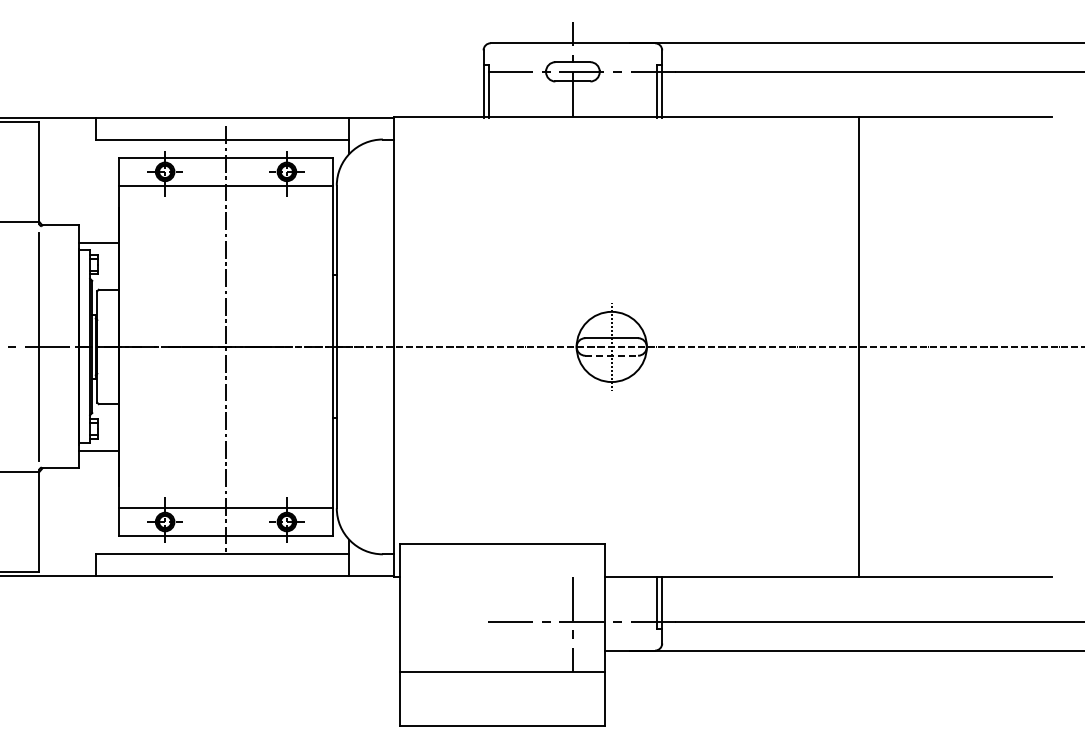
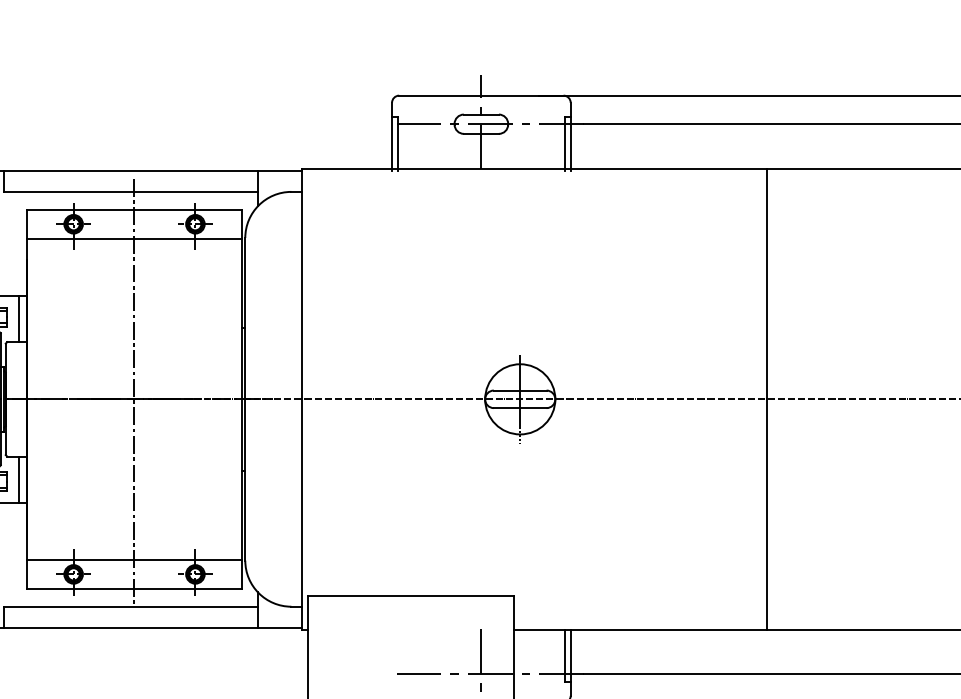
line: (110, 266) -> (18, 318), added
line: (612, 355) -> (520, 407), dashed -> solid
line: (110, 427) -> (18, 479), added

